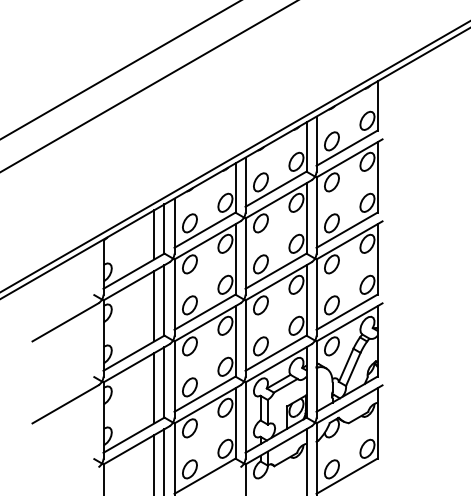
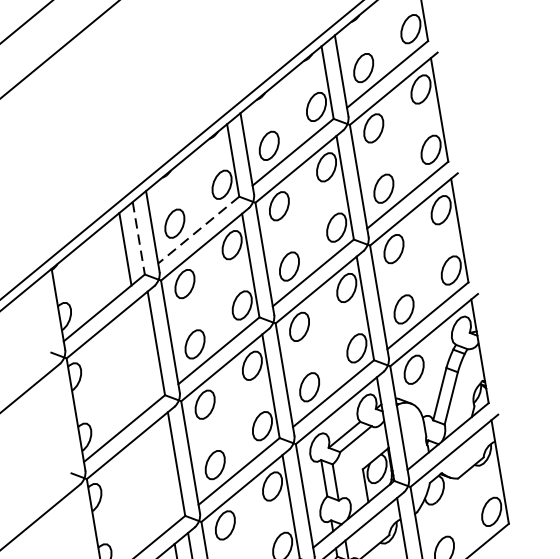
line: (164, 229) -> (138, 239), solid -> dashed
line: (204, 230) -> (198, 230), solid -> dashed
line: (154, 306) -> (143, 354), removed
line: (154, 388) -> (163, 475), removed

